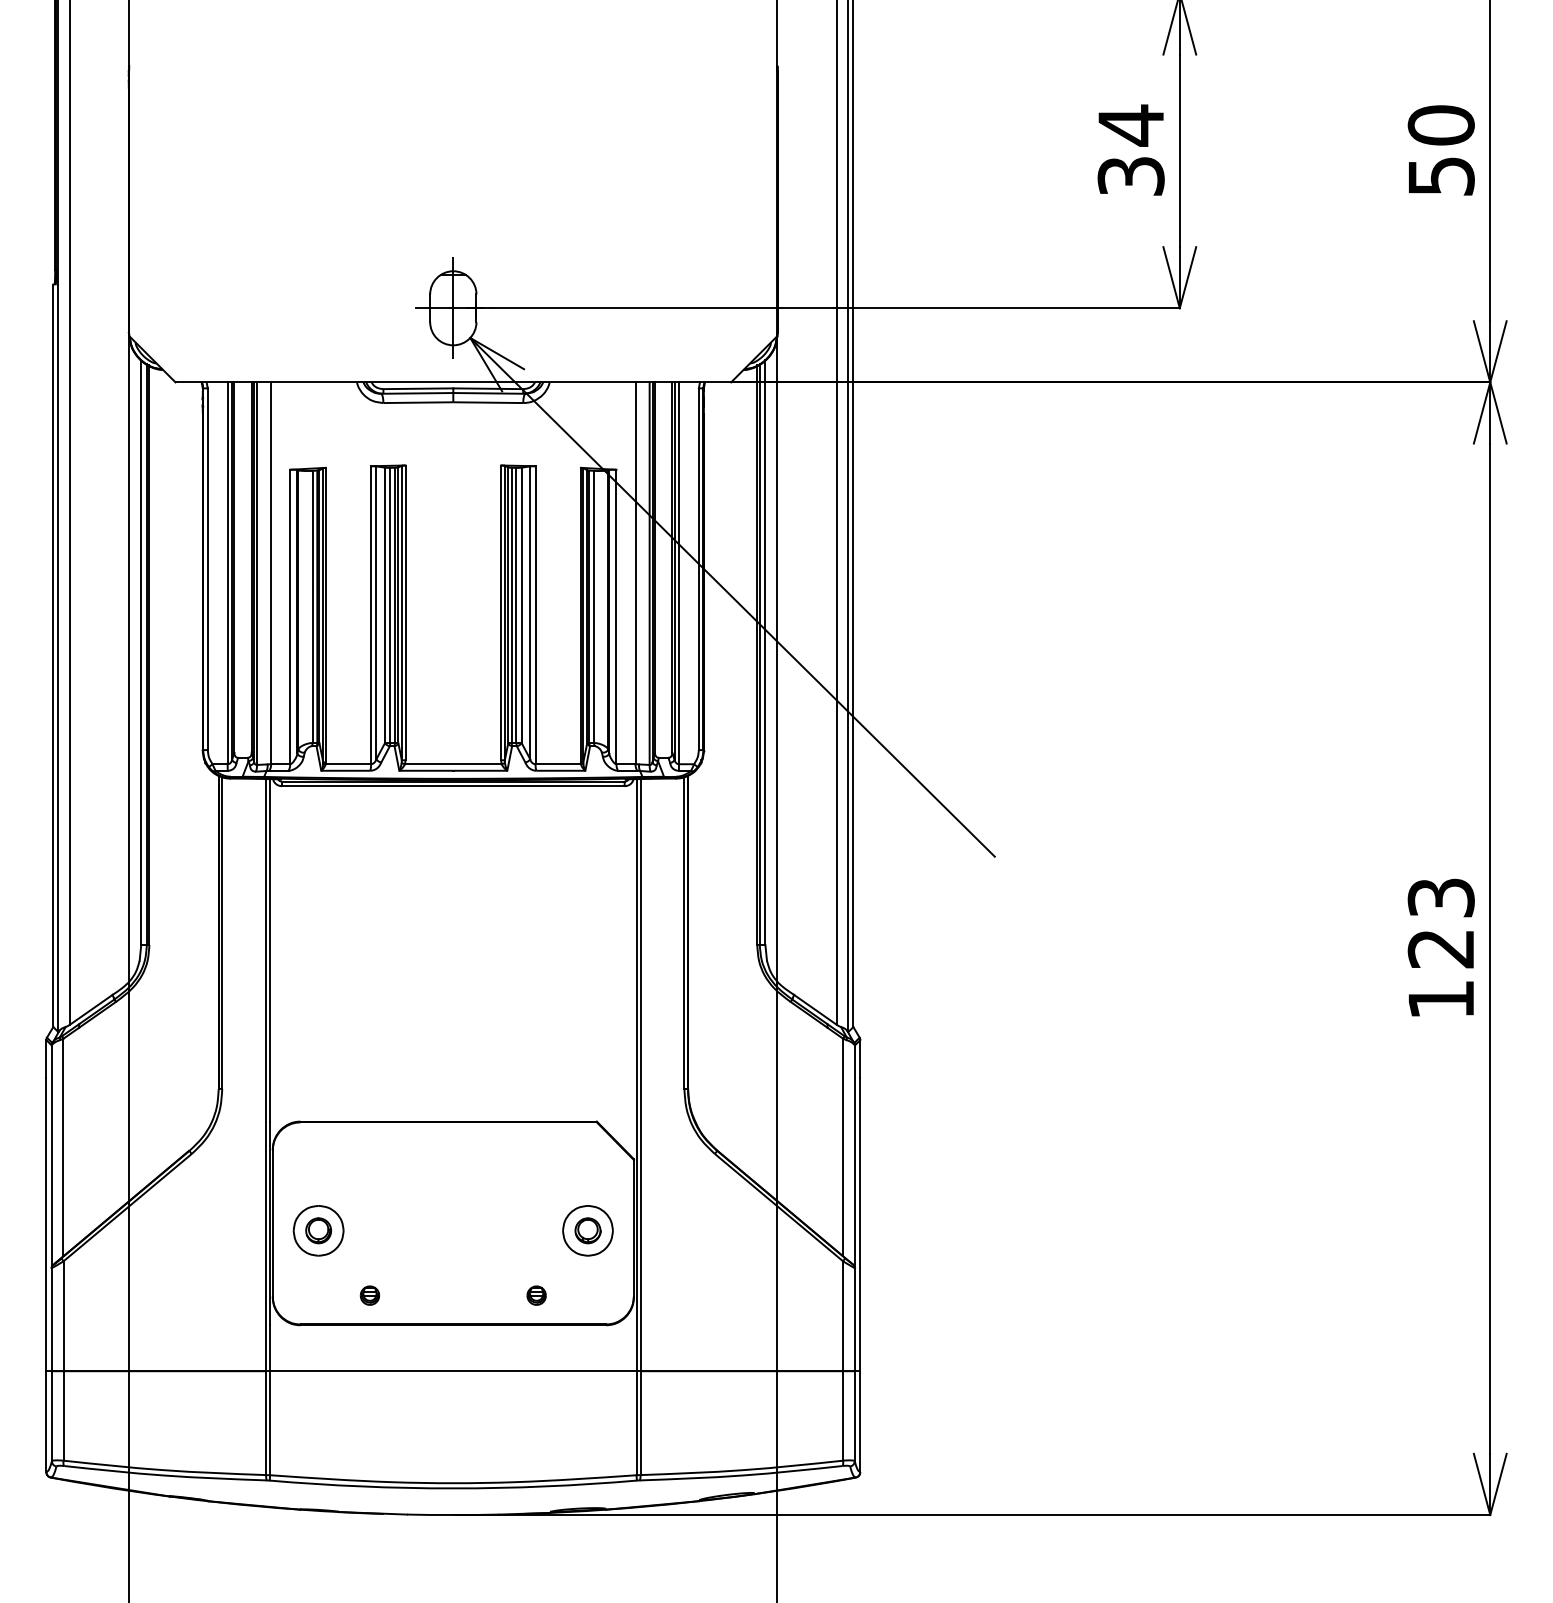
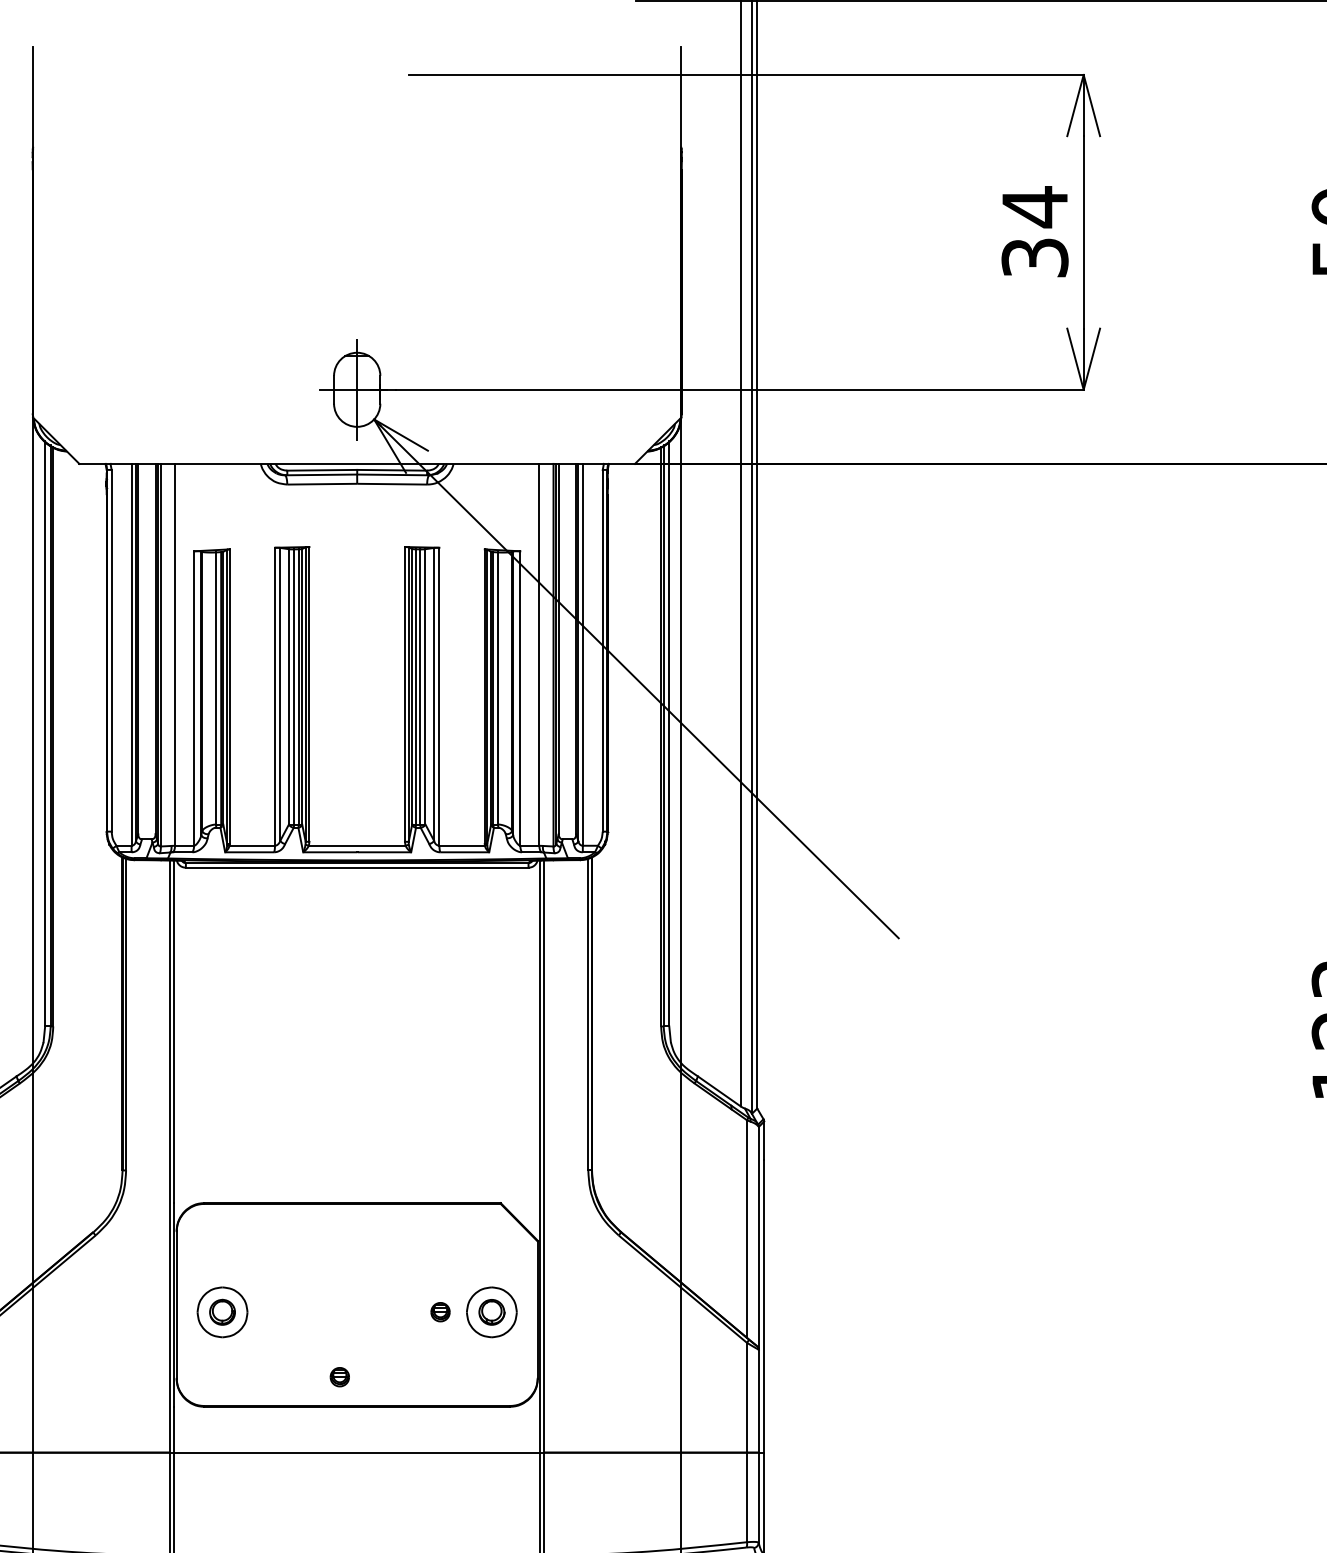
part: (369, 1295) -> (339, 1377), moved
part: (536, 1295) -> (440, 1312), moved

